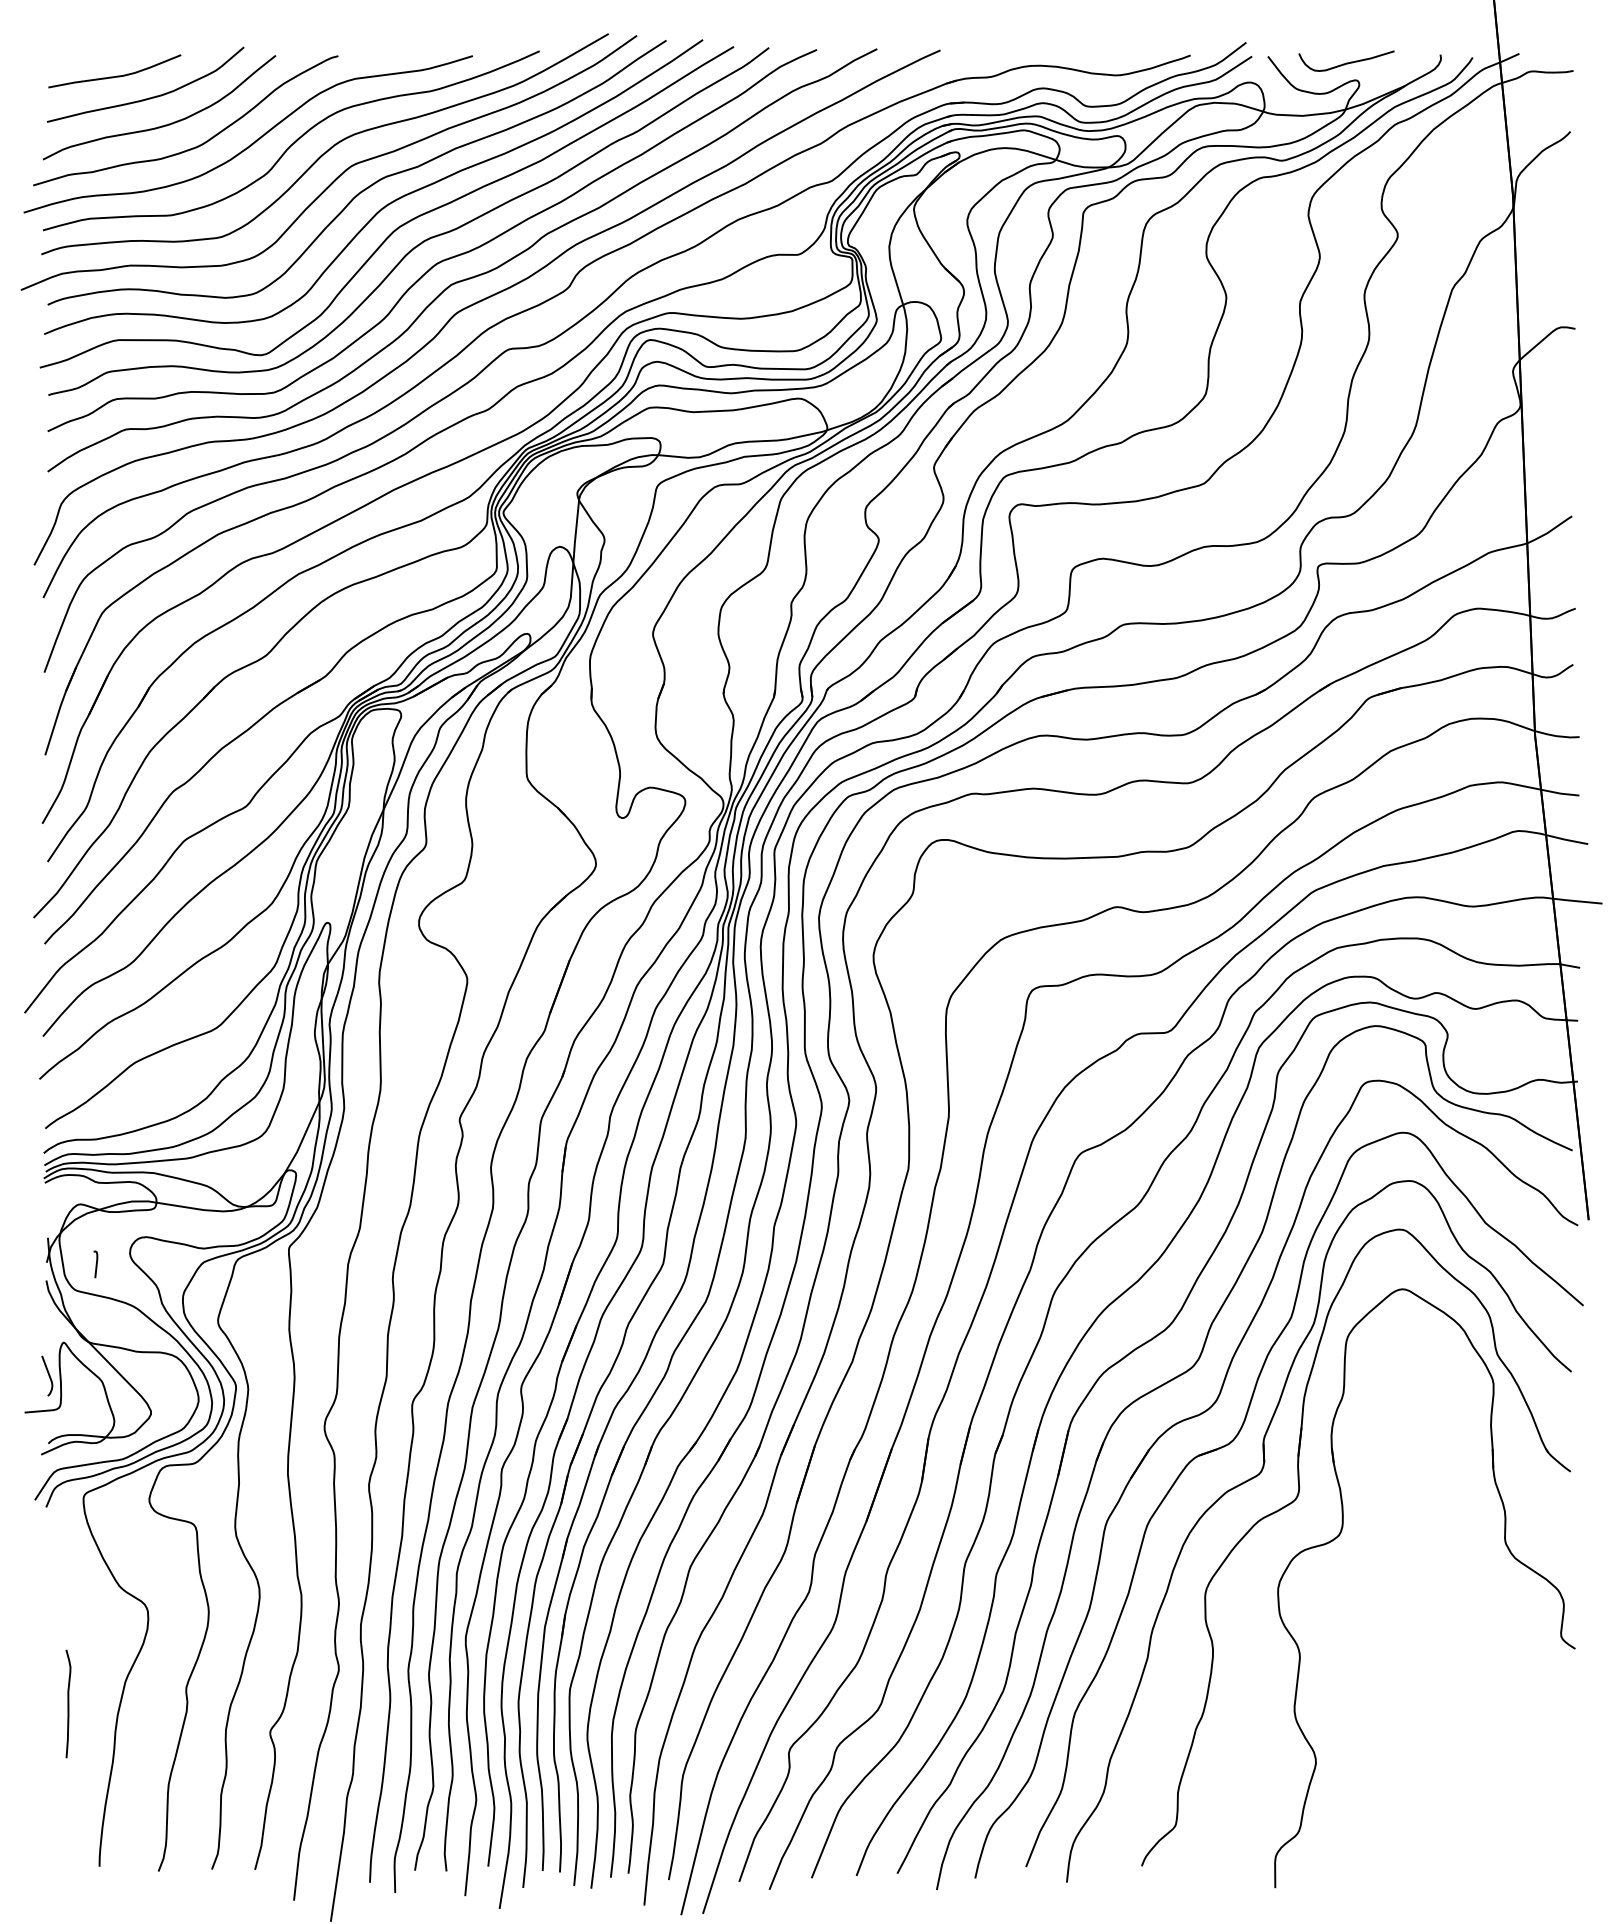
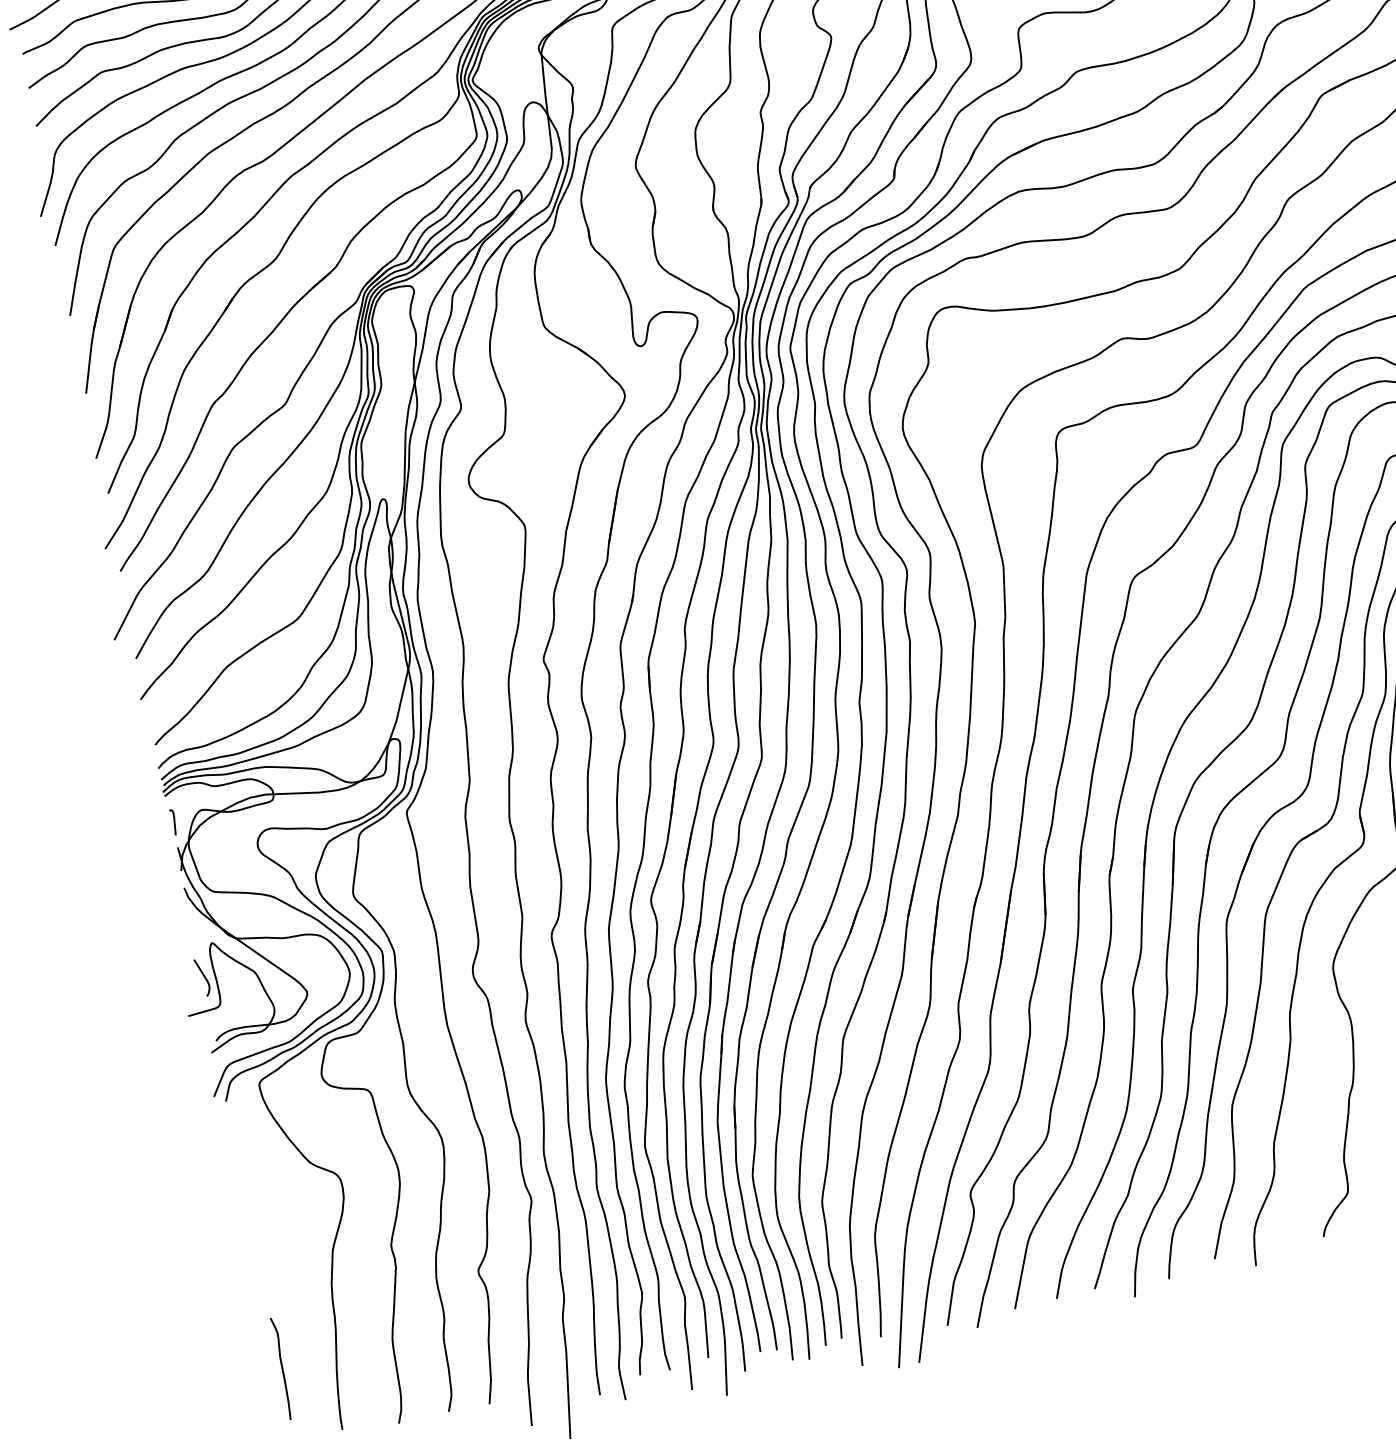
curve: (95, 1264) -> (173, 822), moved
curve: (68, 1703) -> (282, 1368), moved

